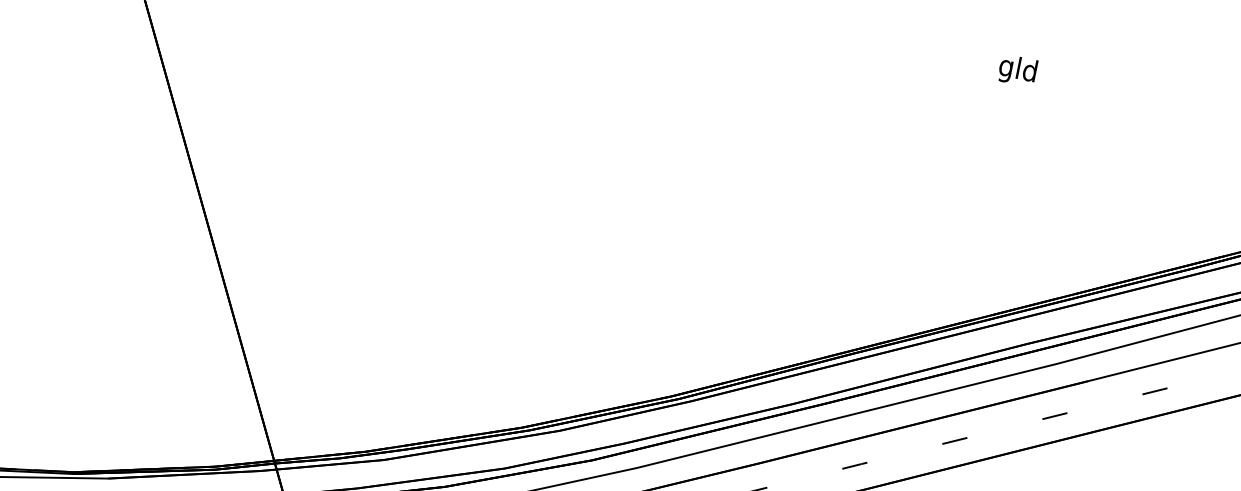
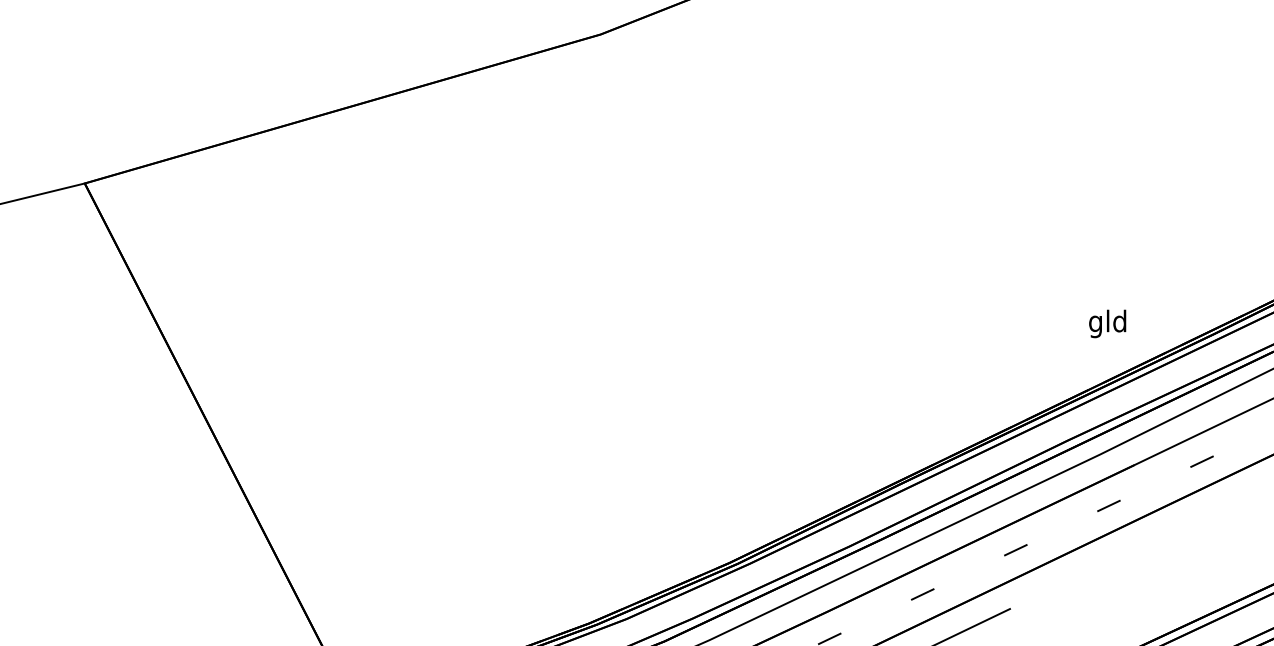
text: (1017, 70) -> (1107, 323), moved

